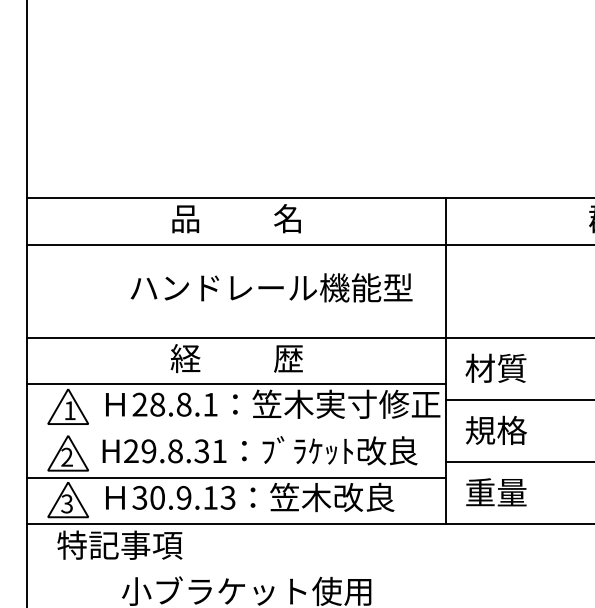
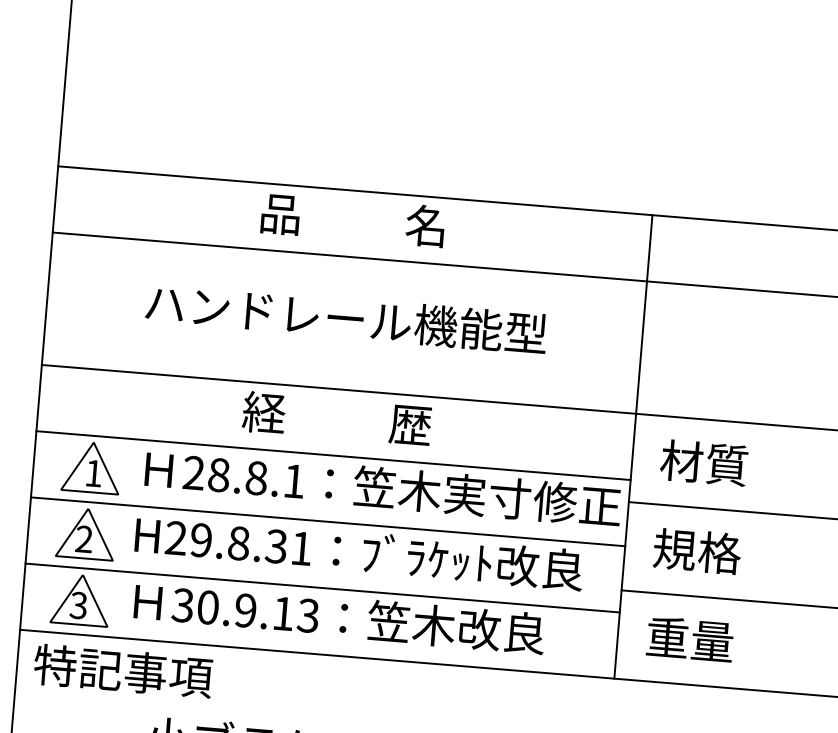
text: (271, 287) -> (346, 317), moved
line: (236, 431) -> (328, 522), added
text: (119, 544) -> (122, 670), moved

